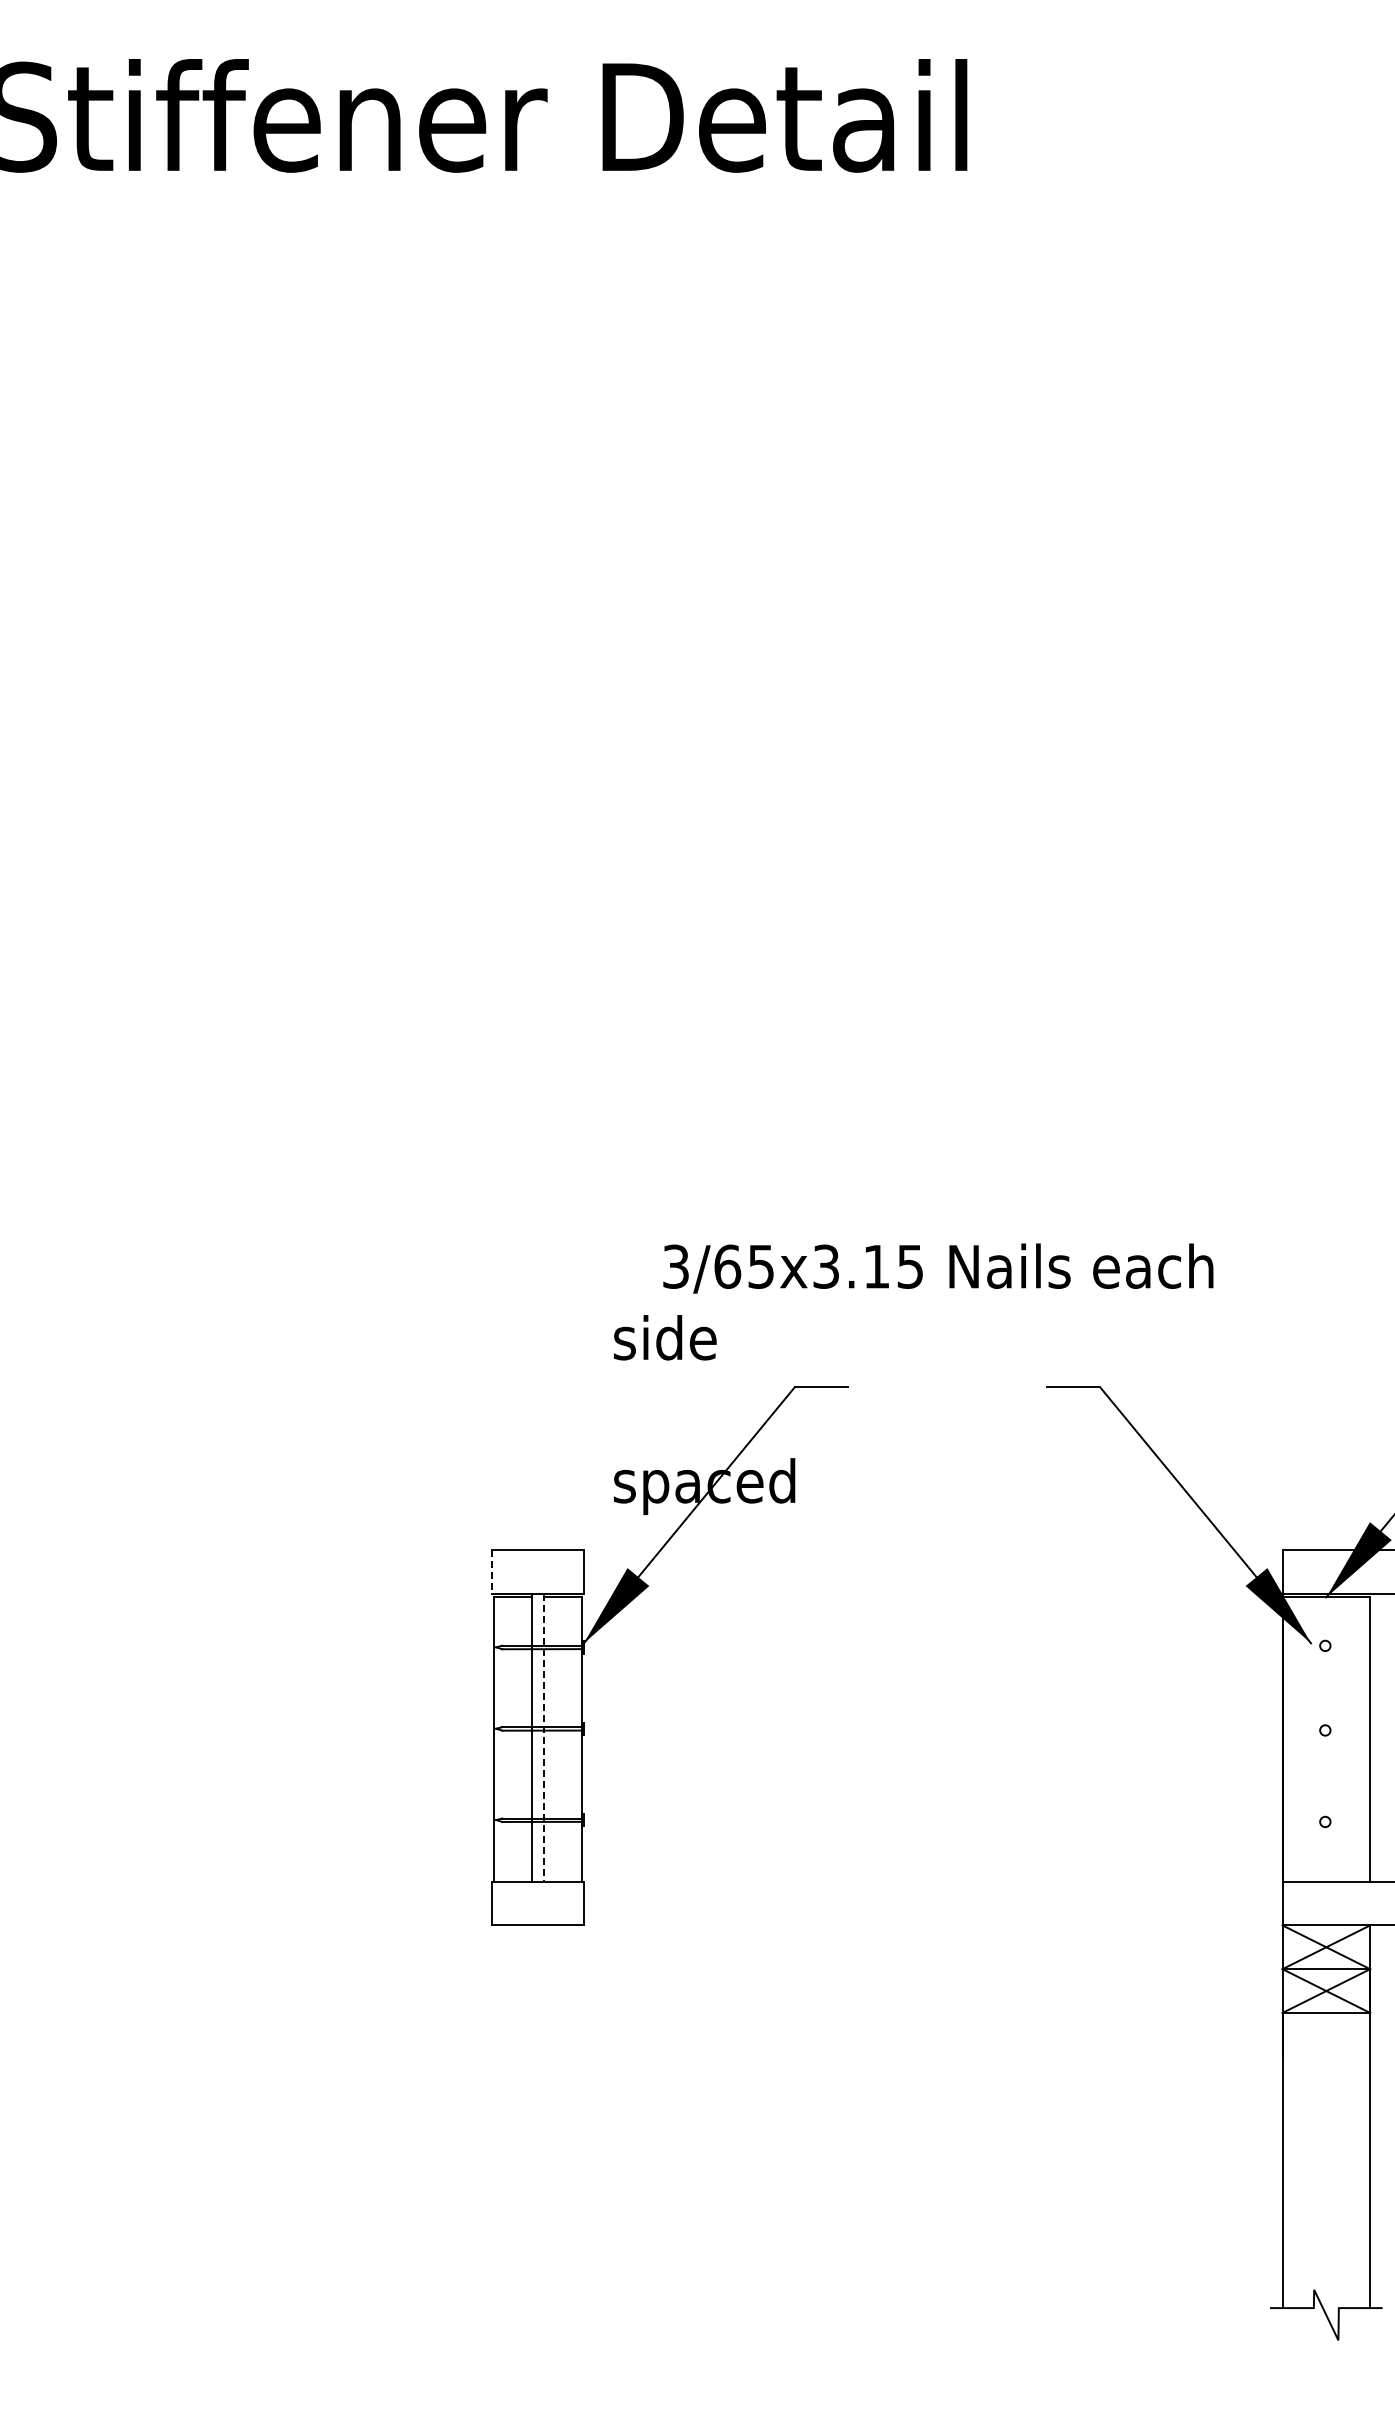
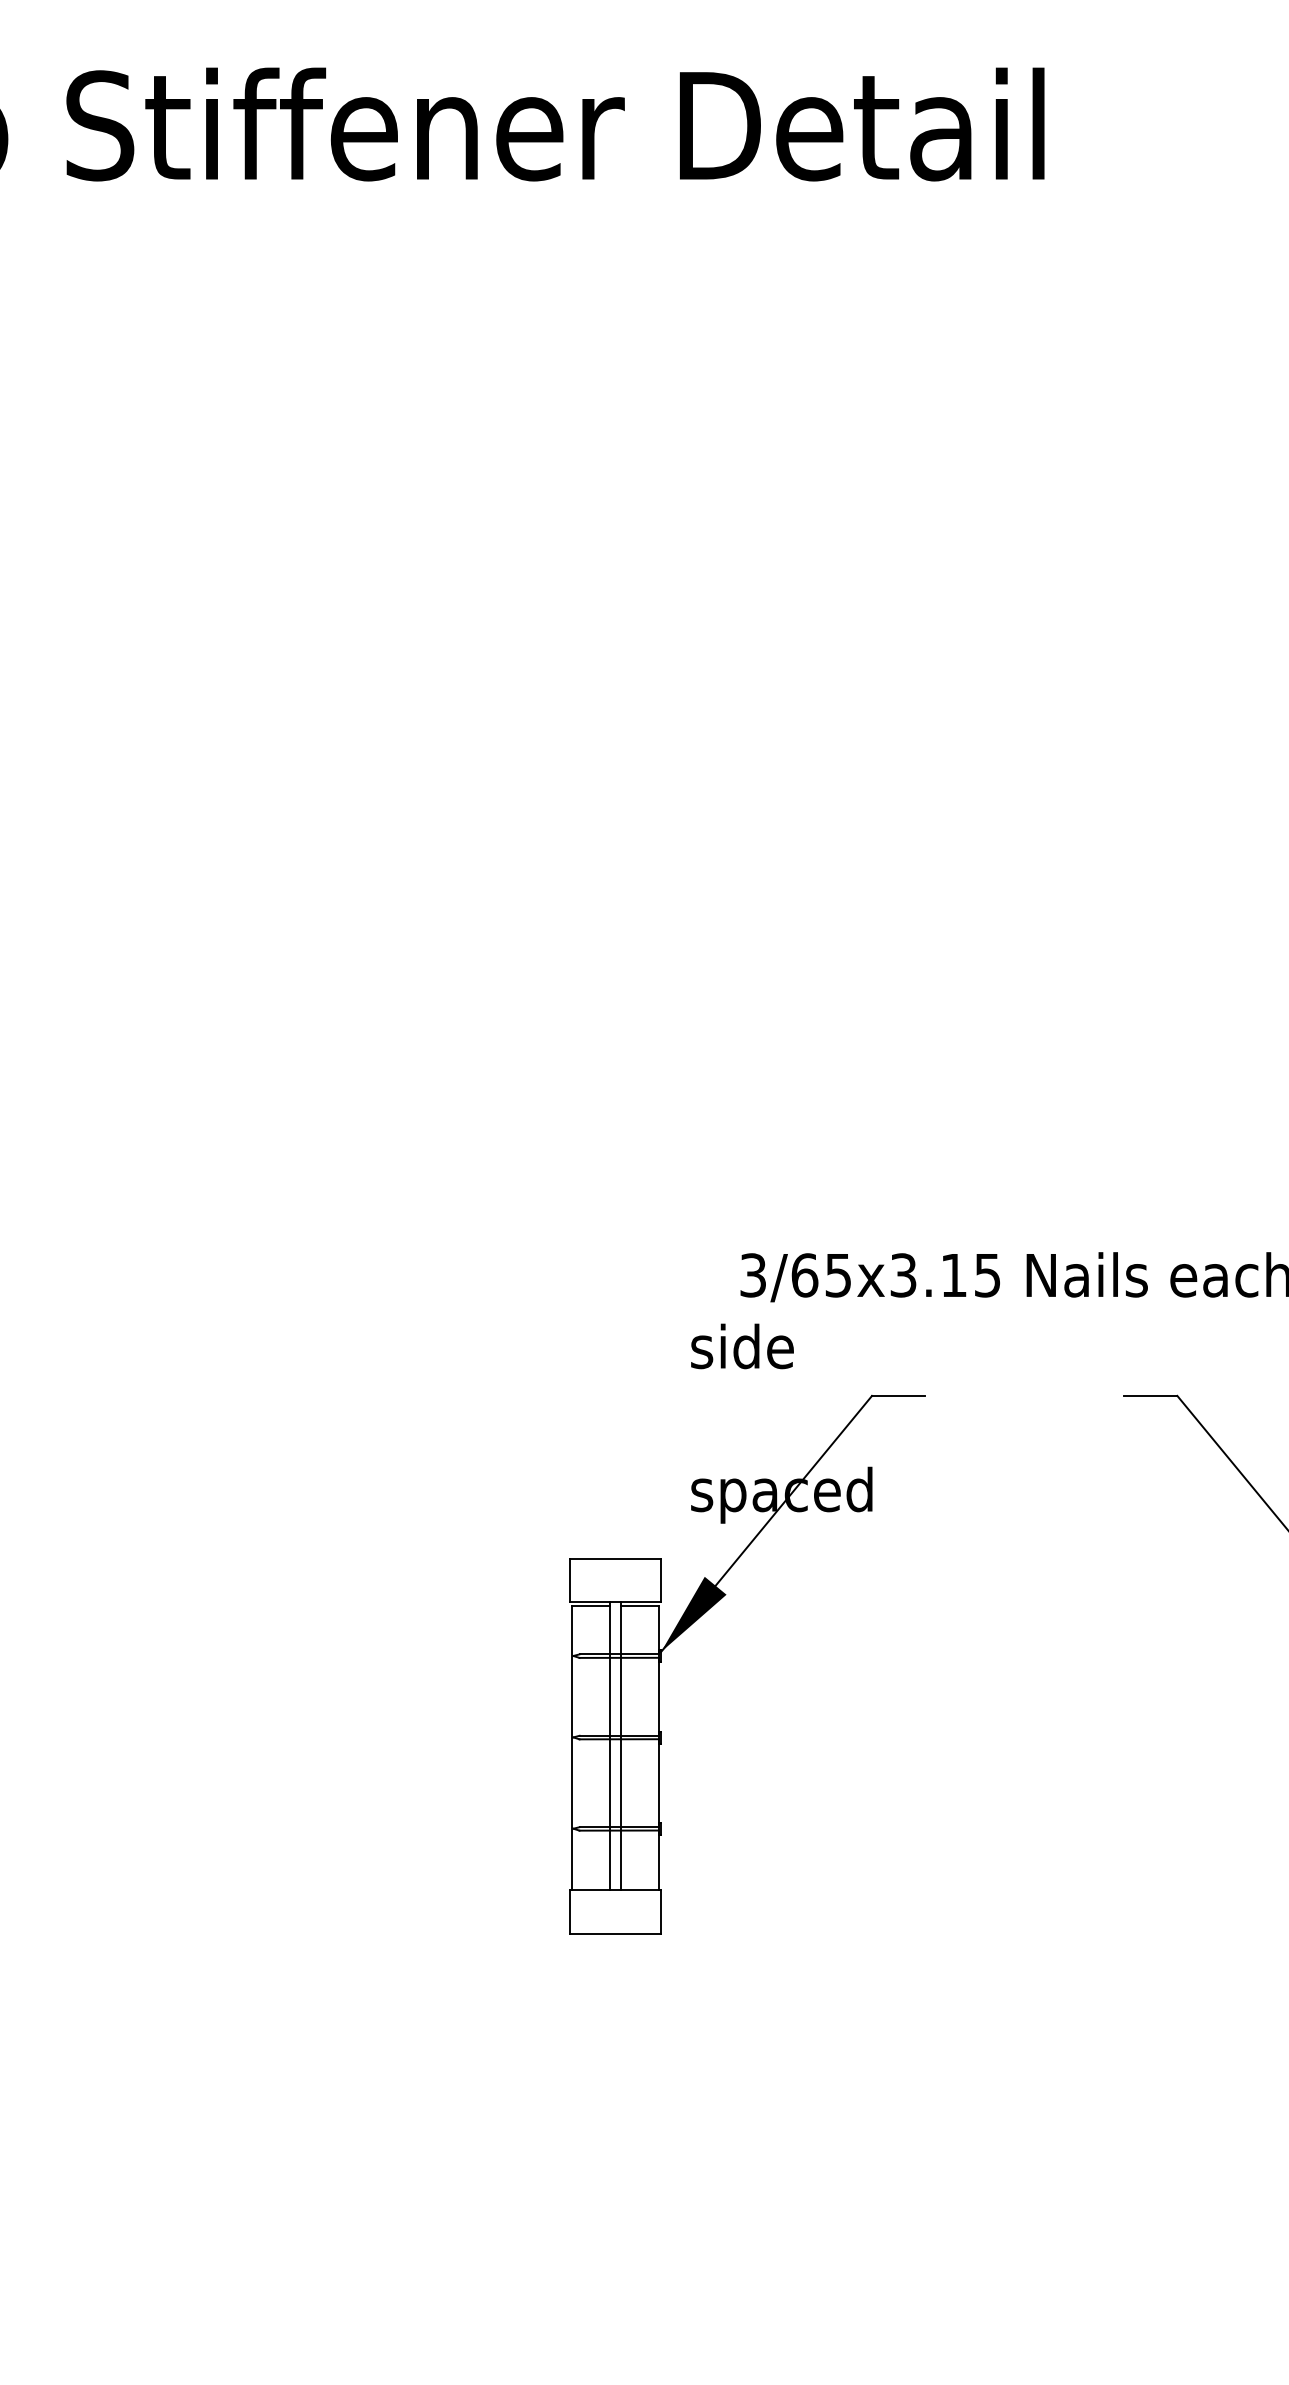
line: (492, 1571) -> (569, 1580), dashed -> solid
line: (543, 1737) -> (620, 1746), dashed -> solid

